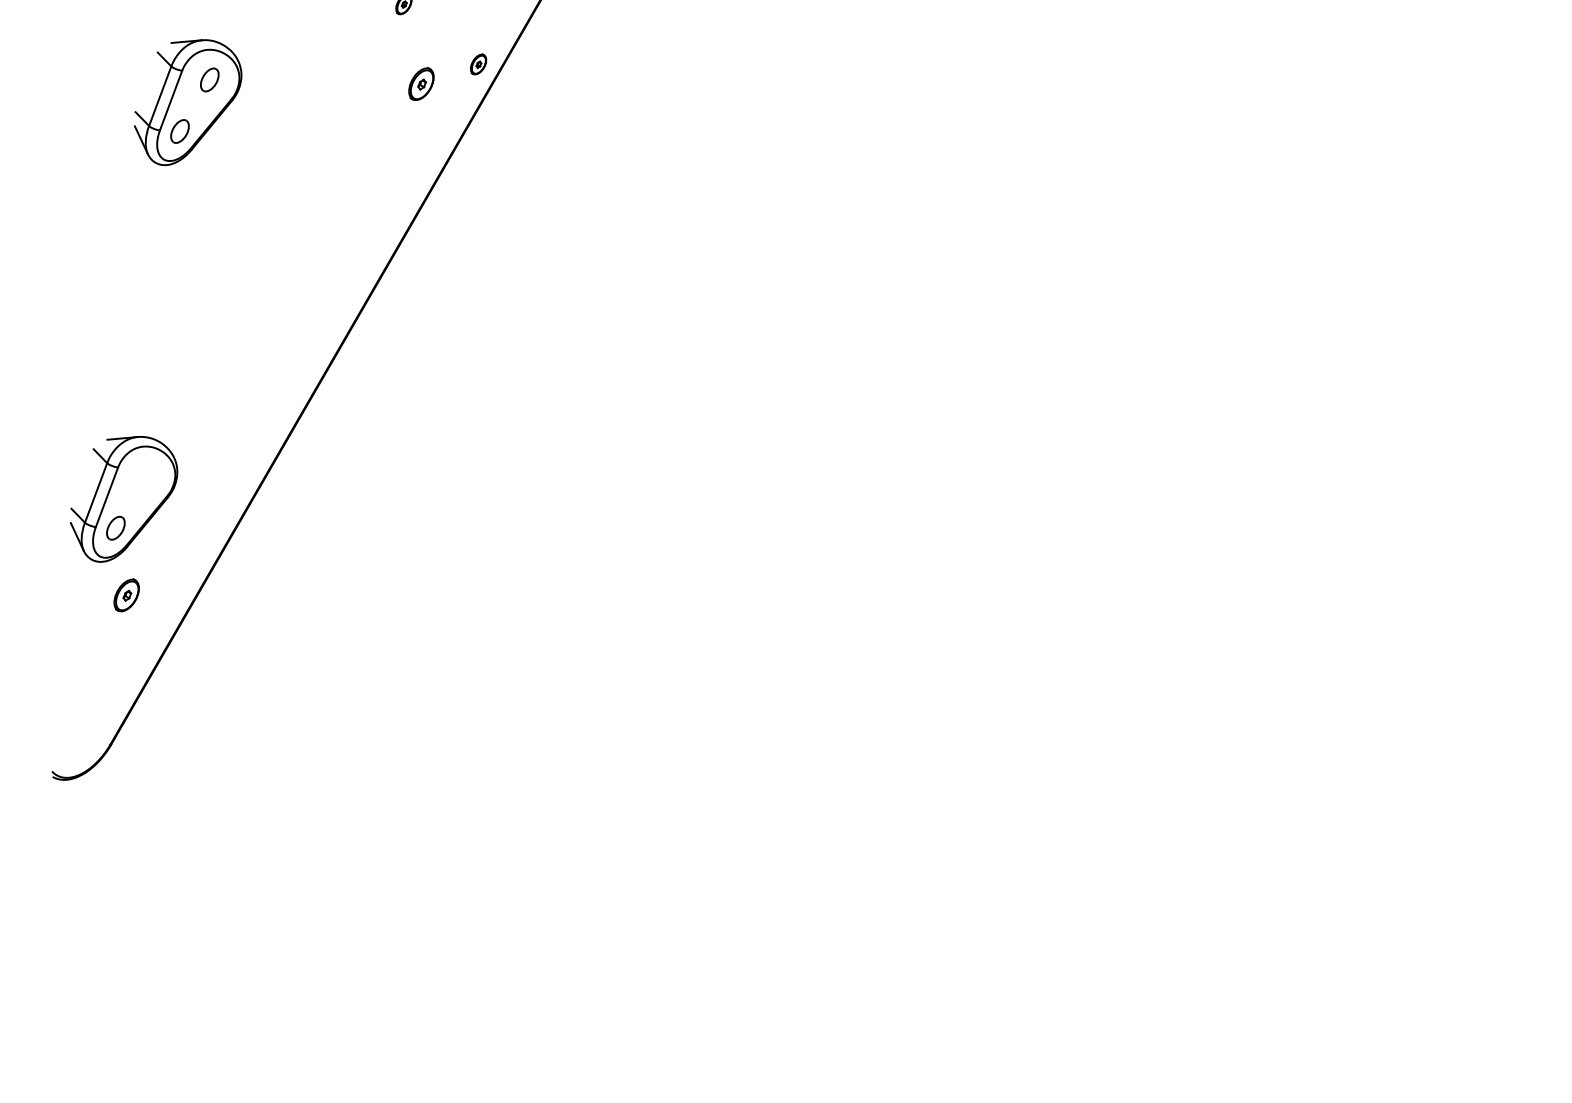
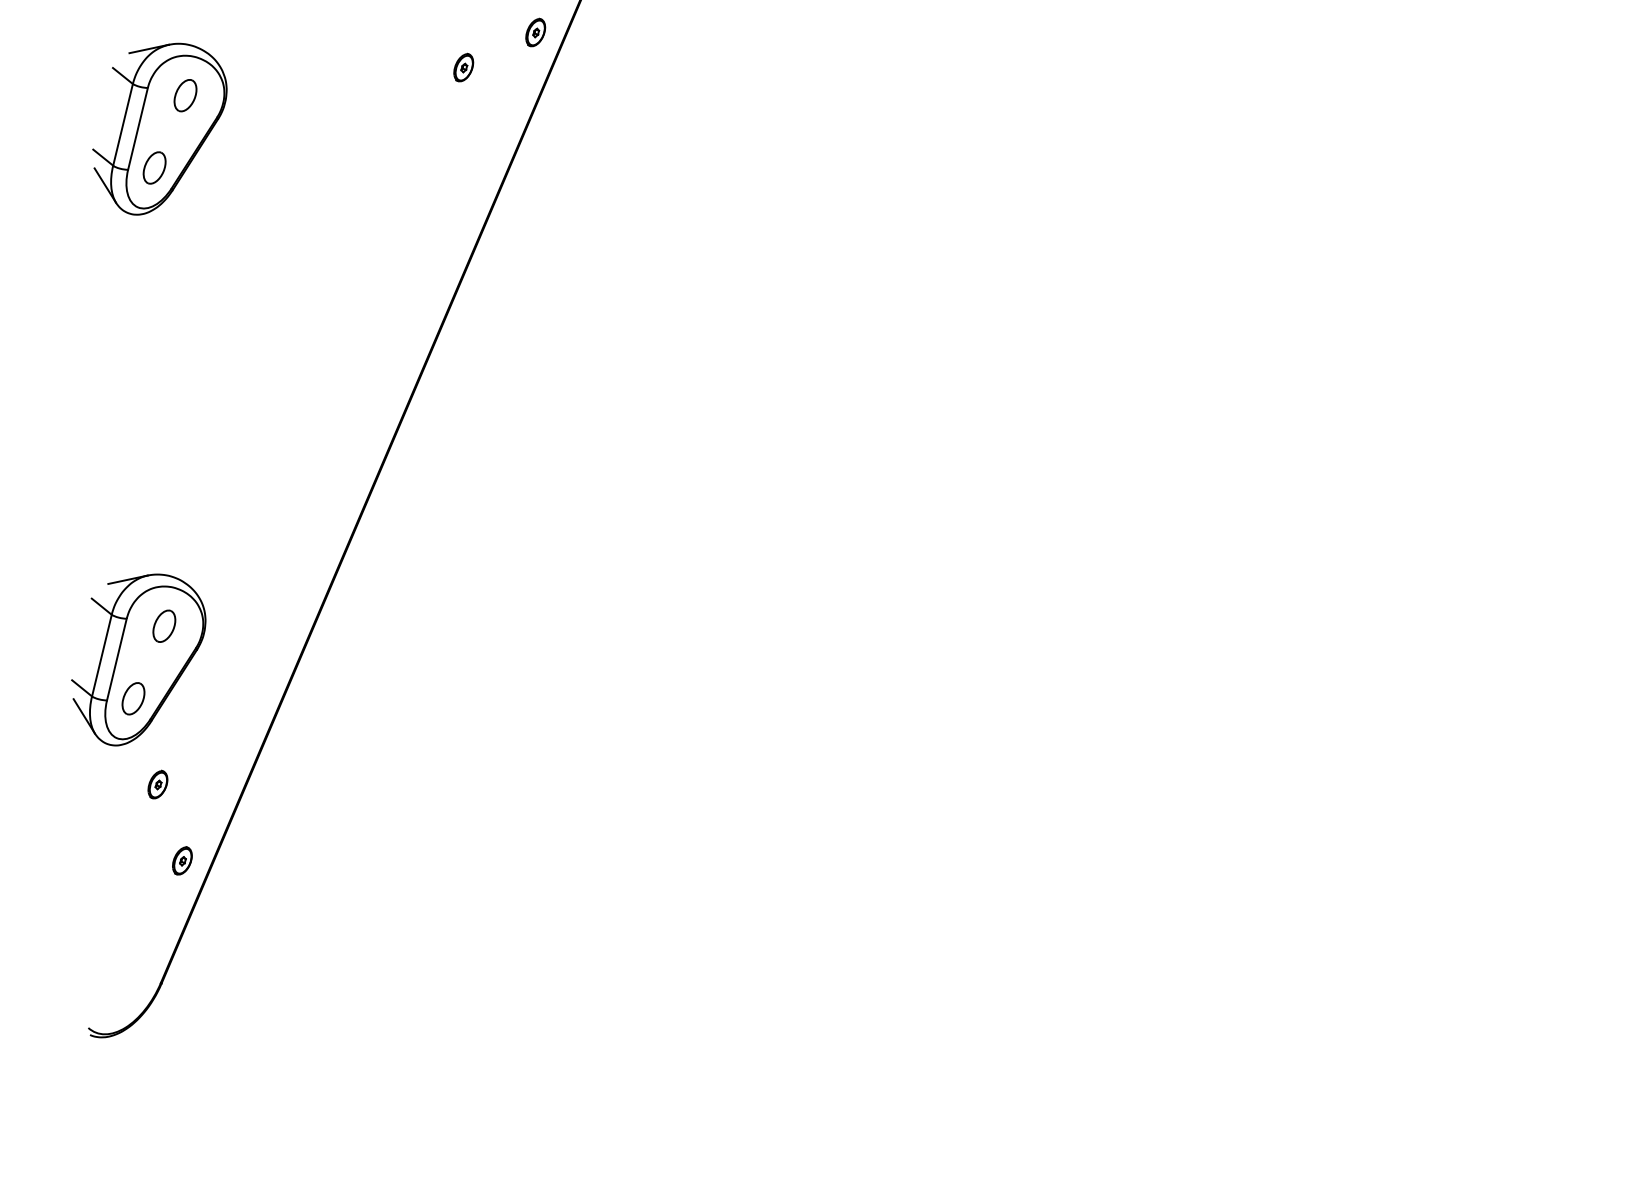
part: (420, 84) -> (462, 68), size x0.62
part: (145, 476) -> (164, 626), added
part: (125, 594) -> (156, 784), size x0.62
part: (137, 654) -> (181, 860), added

